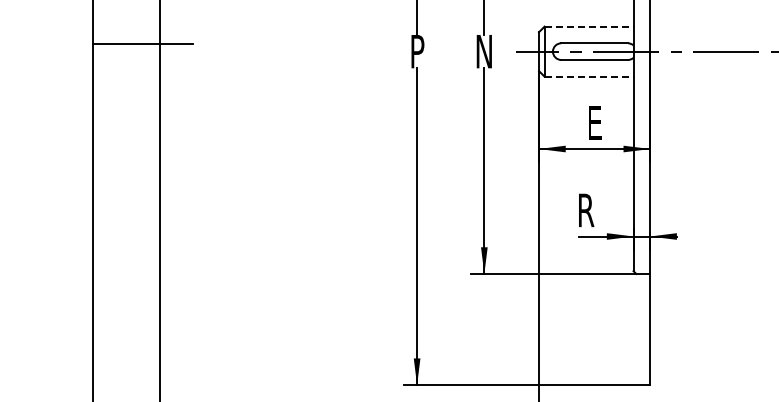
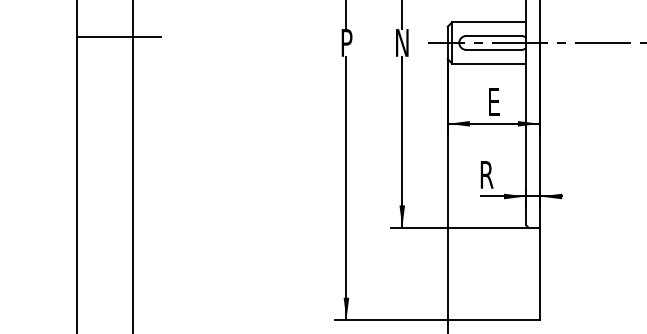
line: (589, 26) -> (489, 22), dashed -> solid
line: (589, 76) -> (489, 63), dashed -> solid

